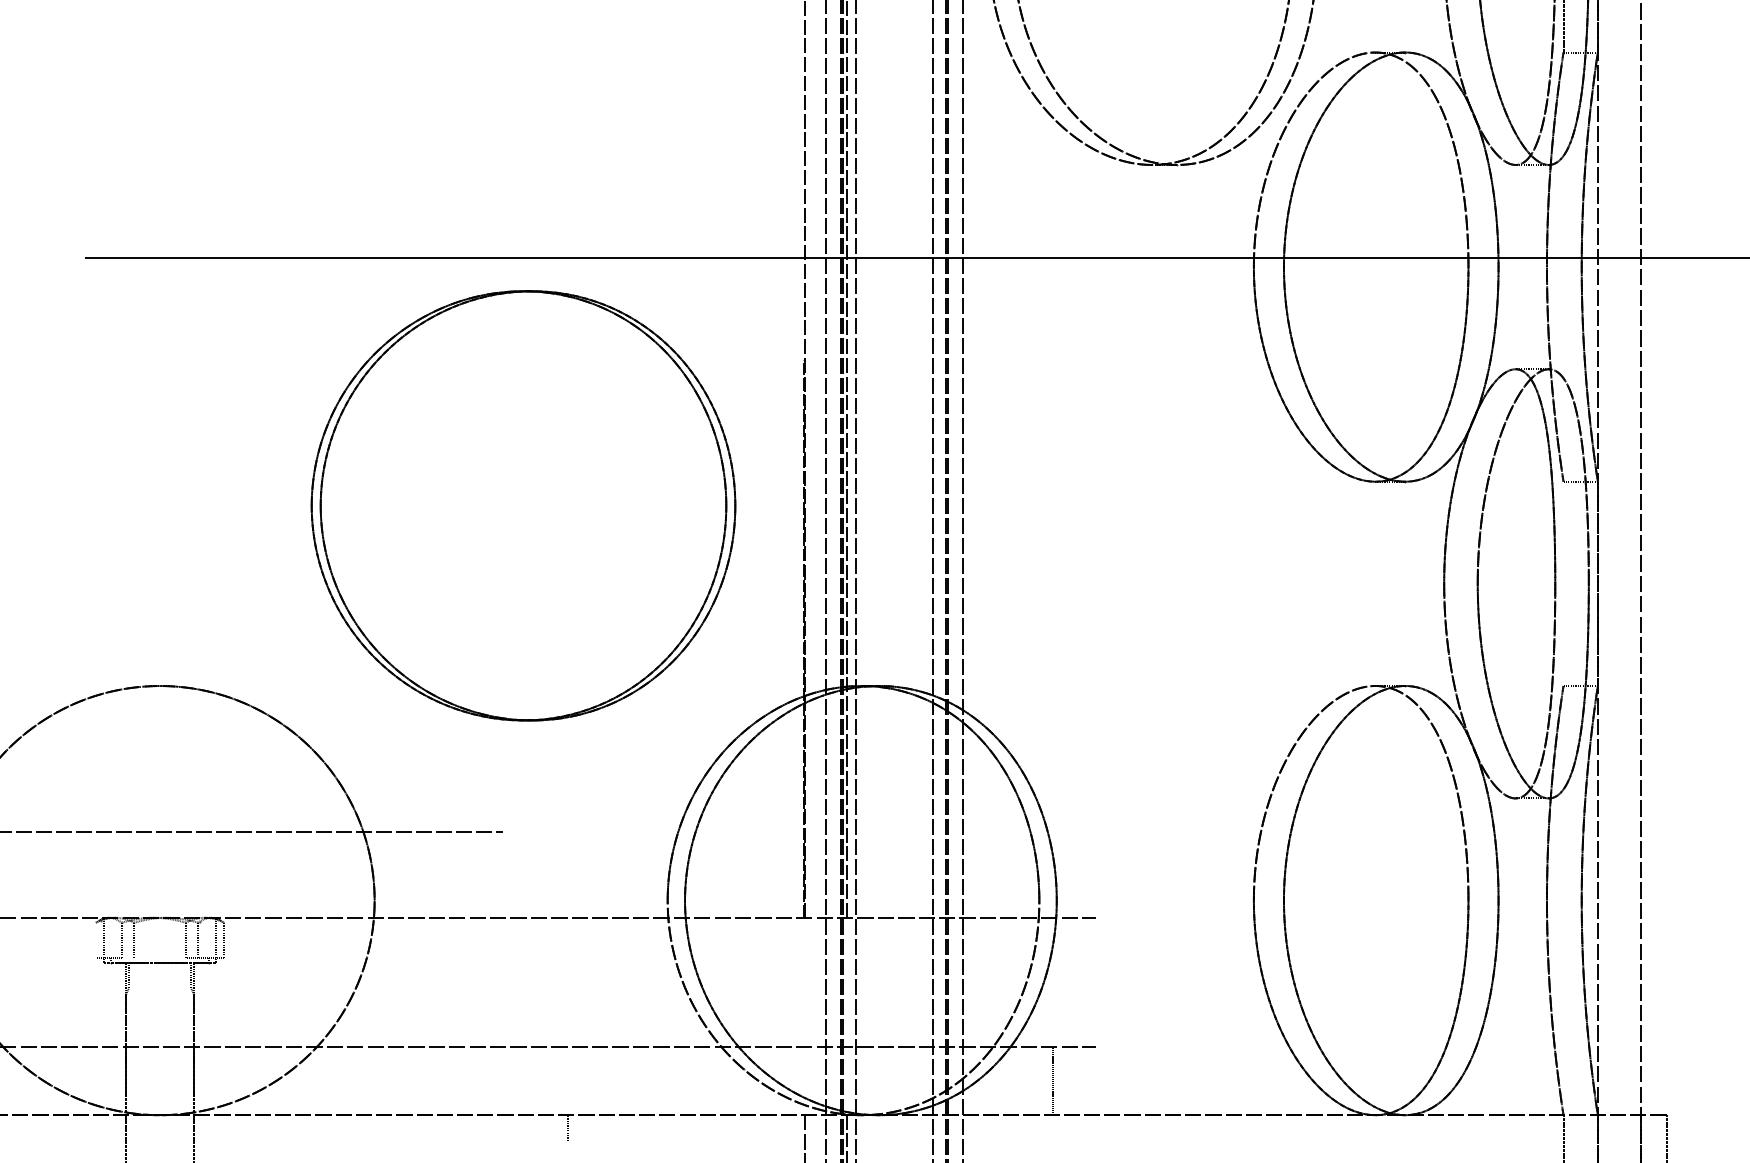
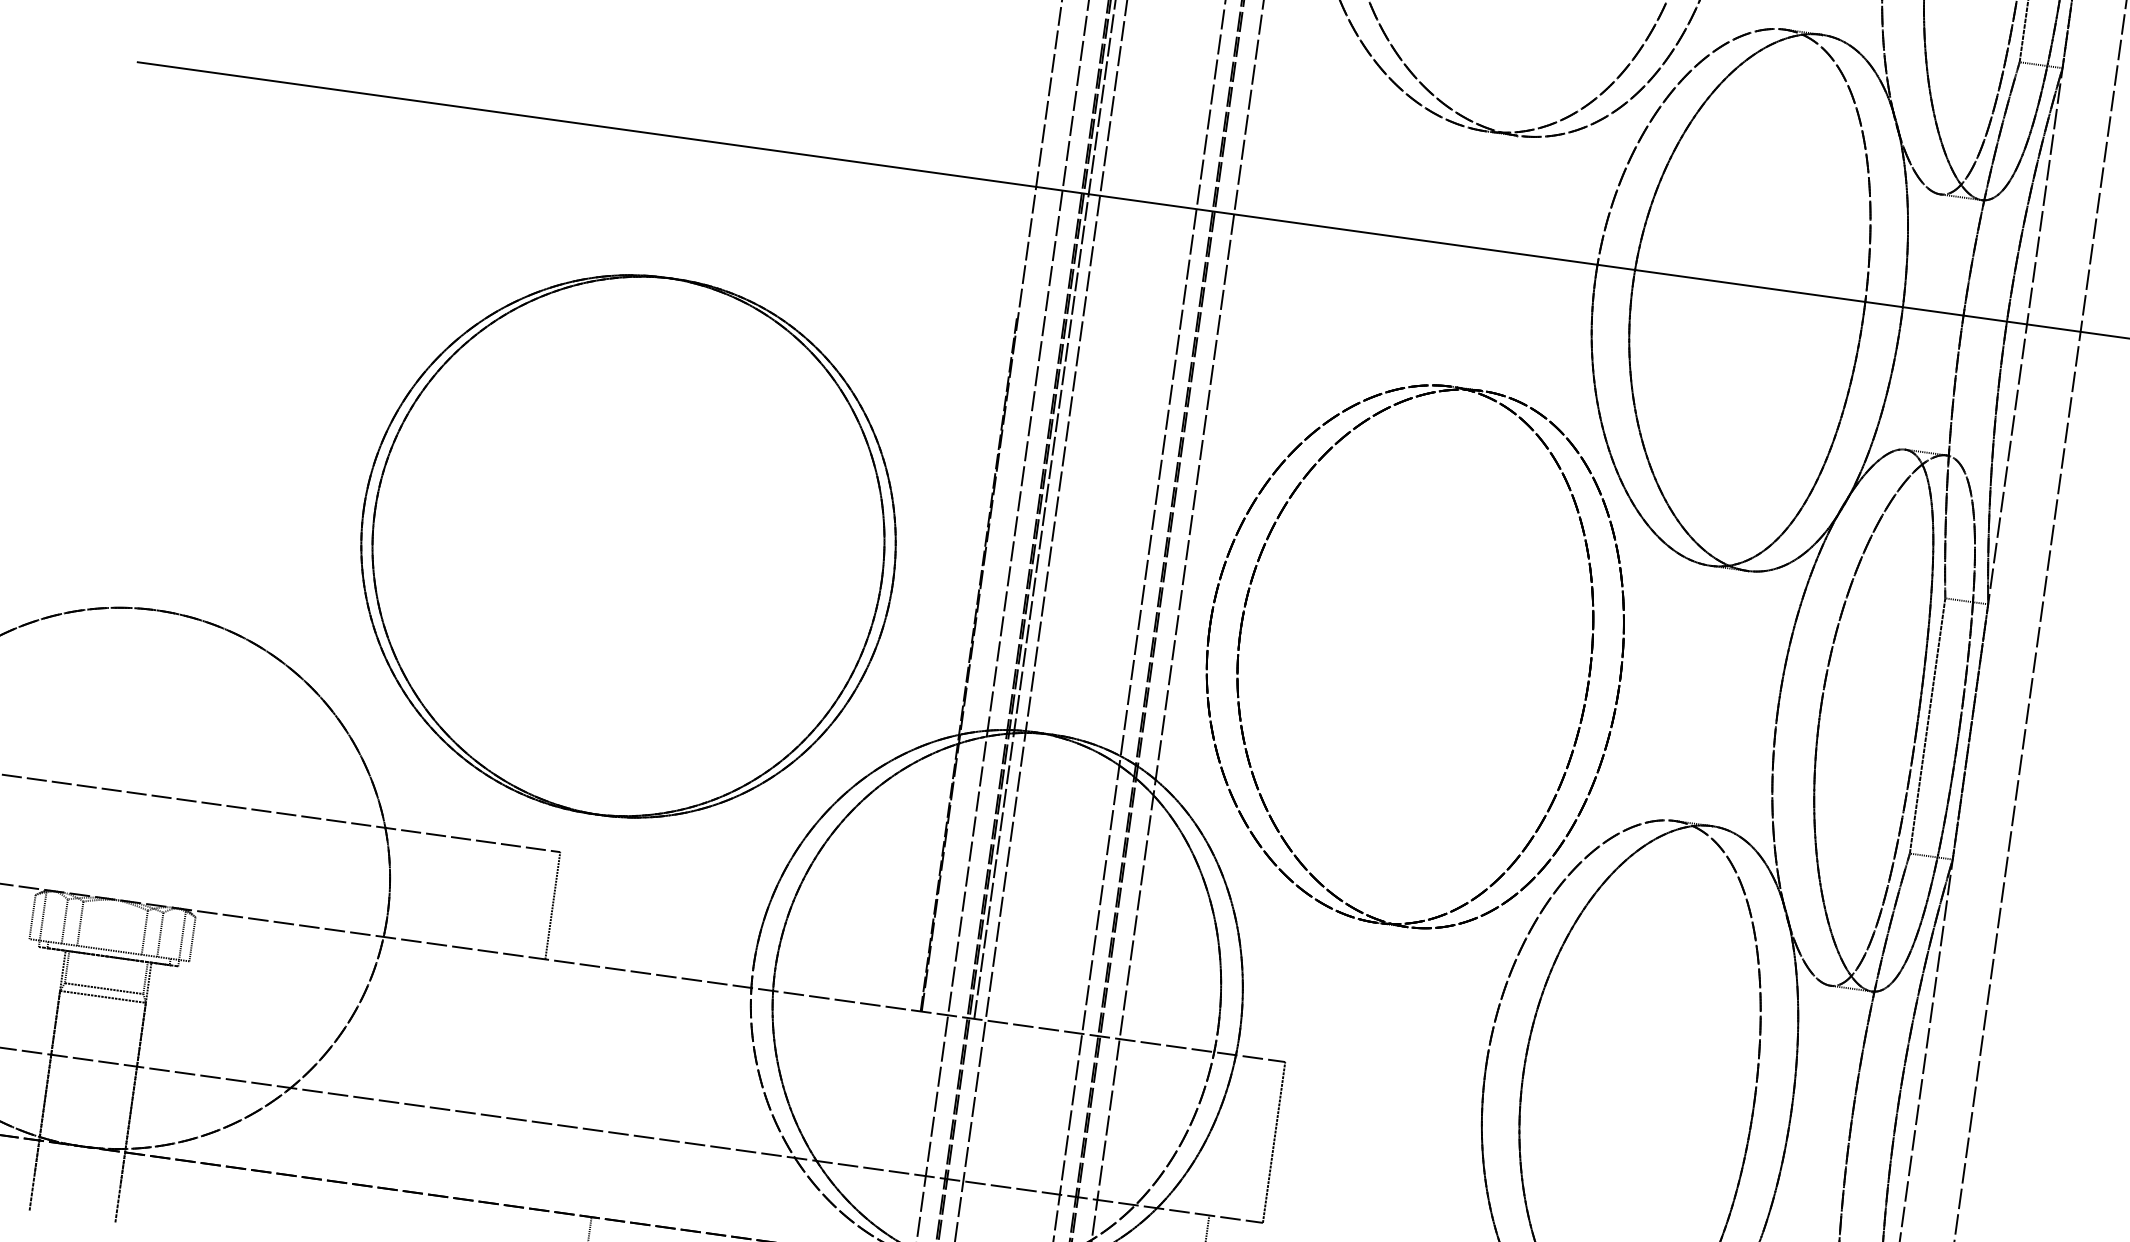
part: (523, 505) -> (628, 545), moved
part: (1014, 583) -> (1241, 630), added
line: (1563, 583) -> (1927, 725), added
line: (503, 874) -> (553, 905), added
line: (96, 940) -> (33, 917), added
line: (153, 958) -> (101, 949), added
line: (1095, 981) -> (1274, 1141), added
line: (159, 988) -> (103, 988), added
line: (159, 995) -> (102, 996), added

